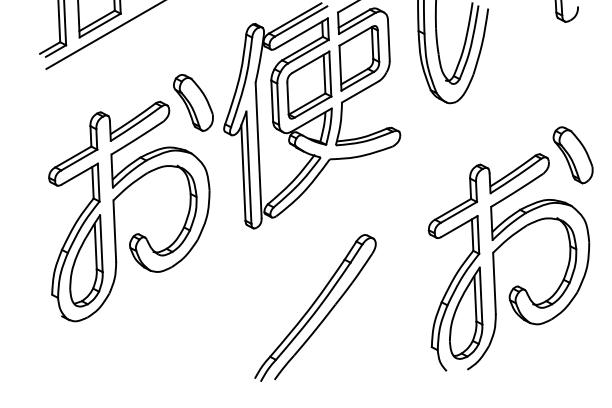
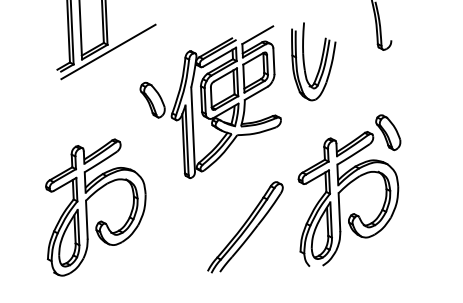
part: (115, 211) -> (87, 207), moved
part: (315, 308) -> (245, 227), moved

